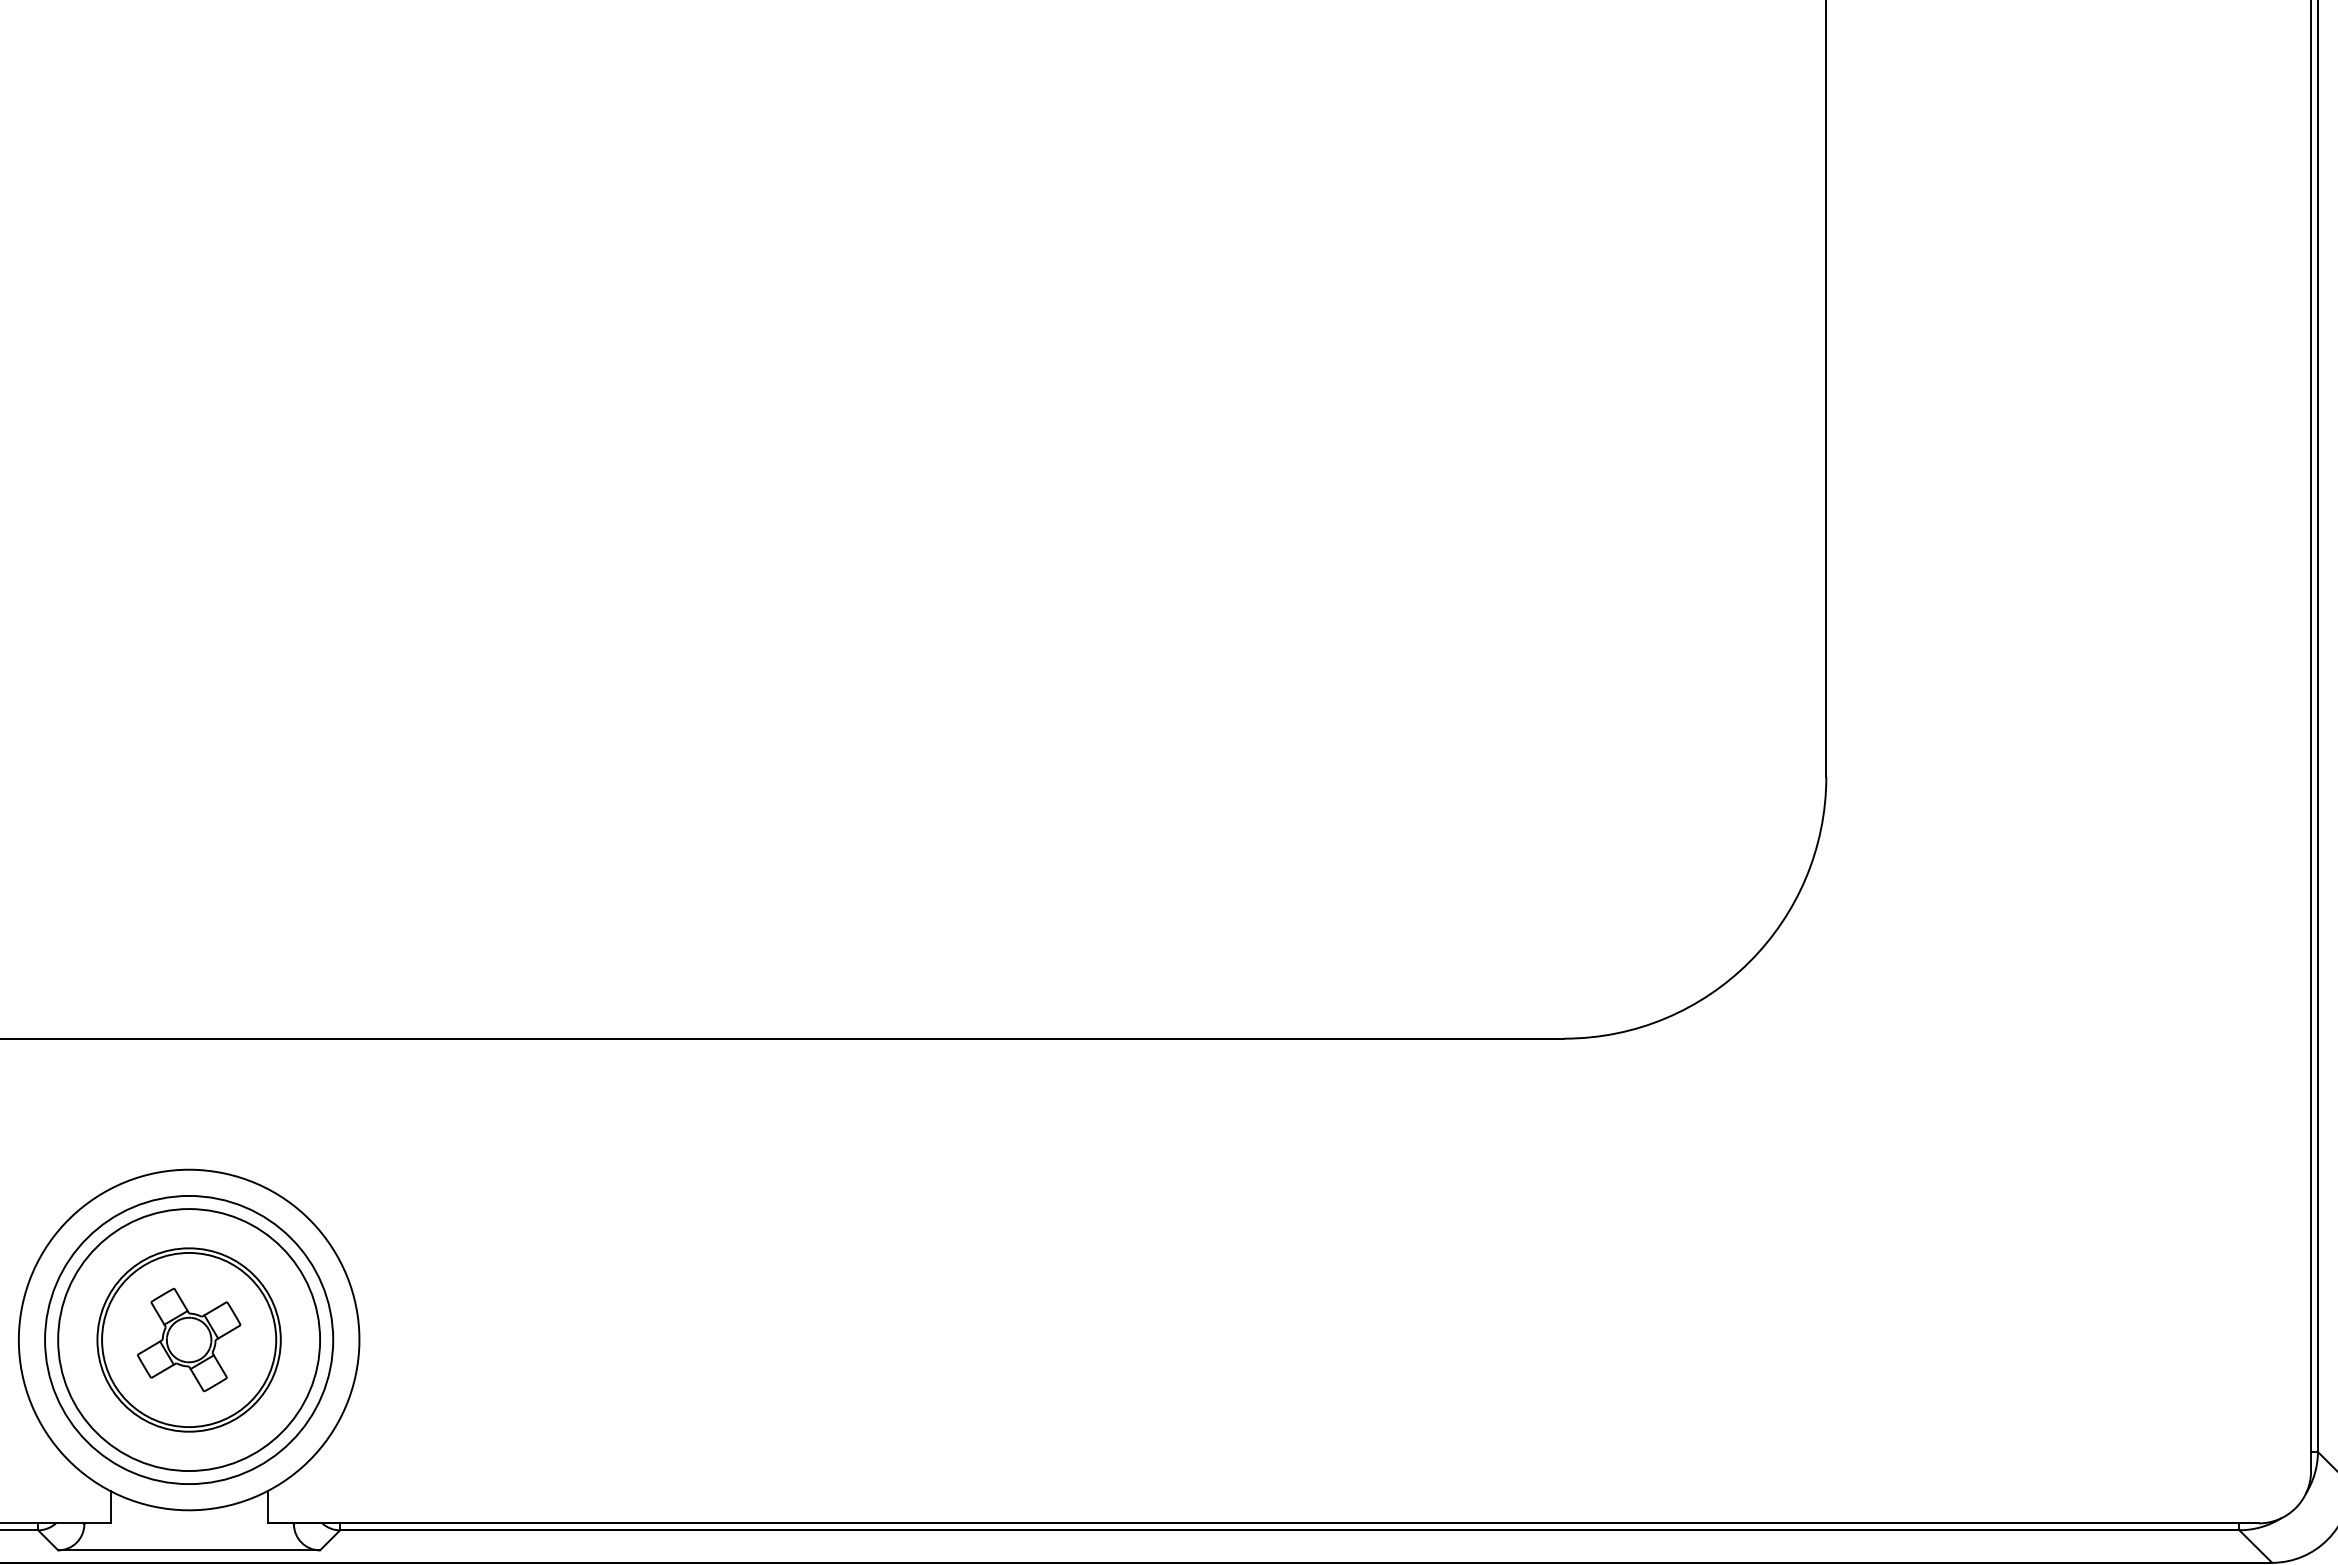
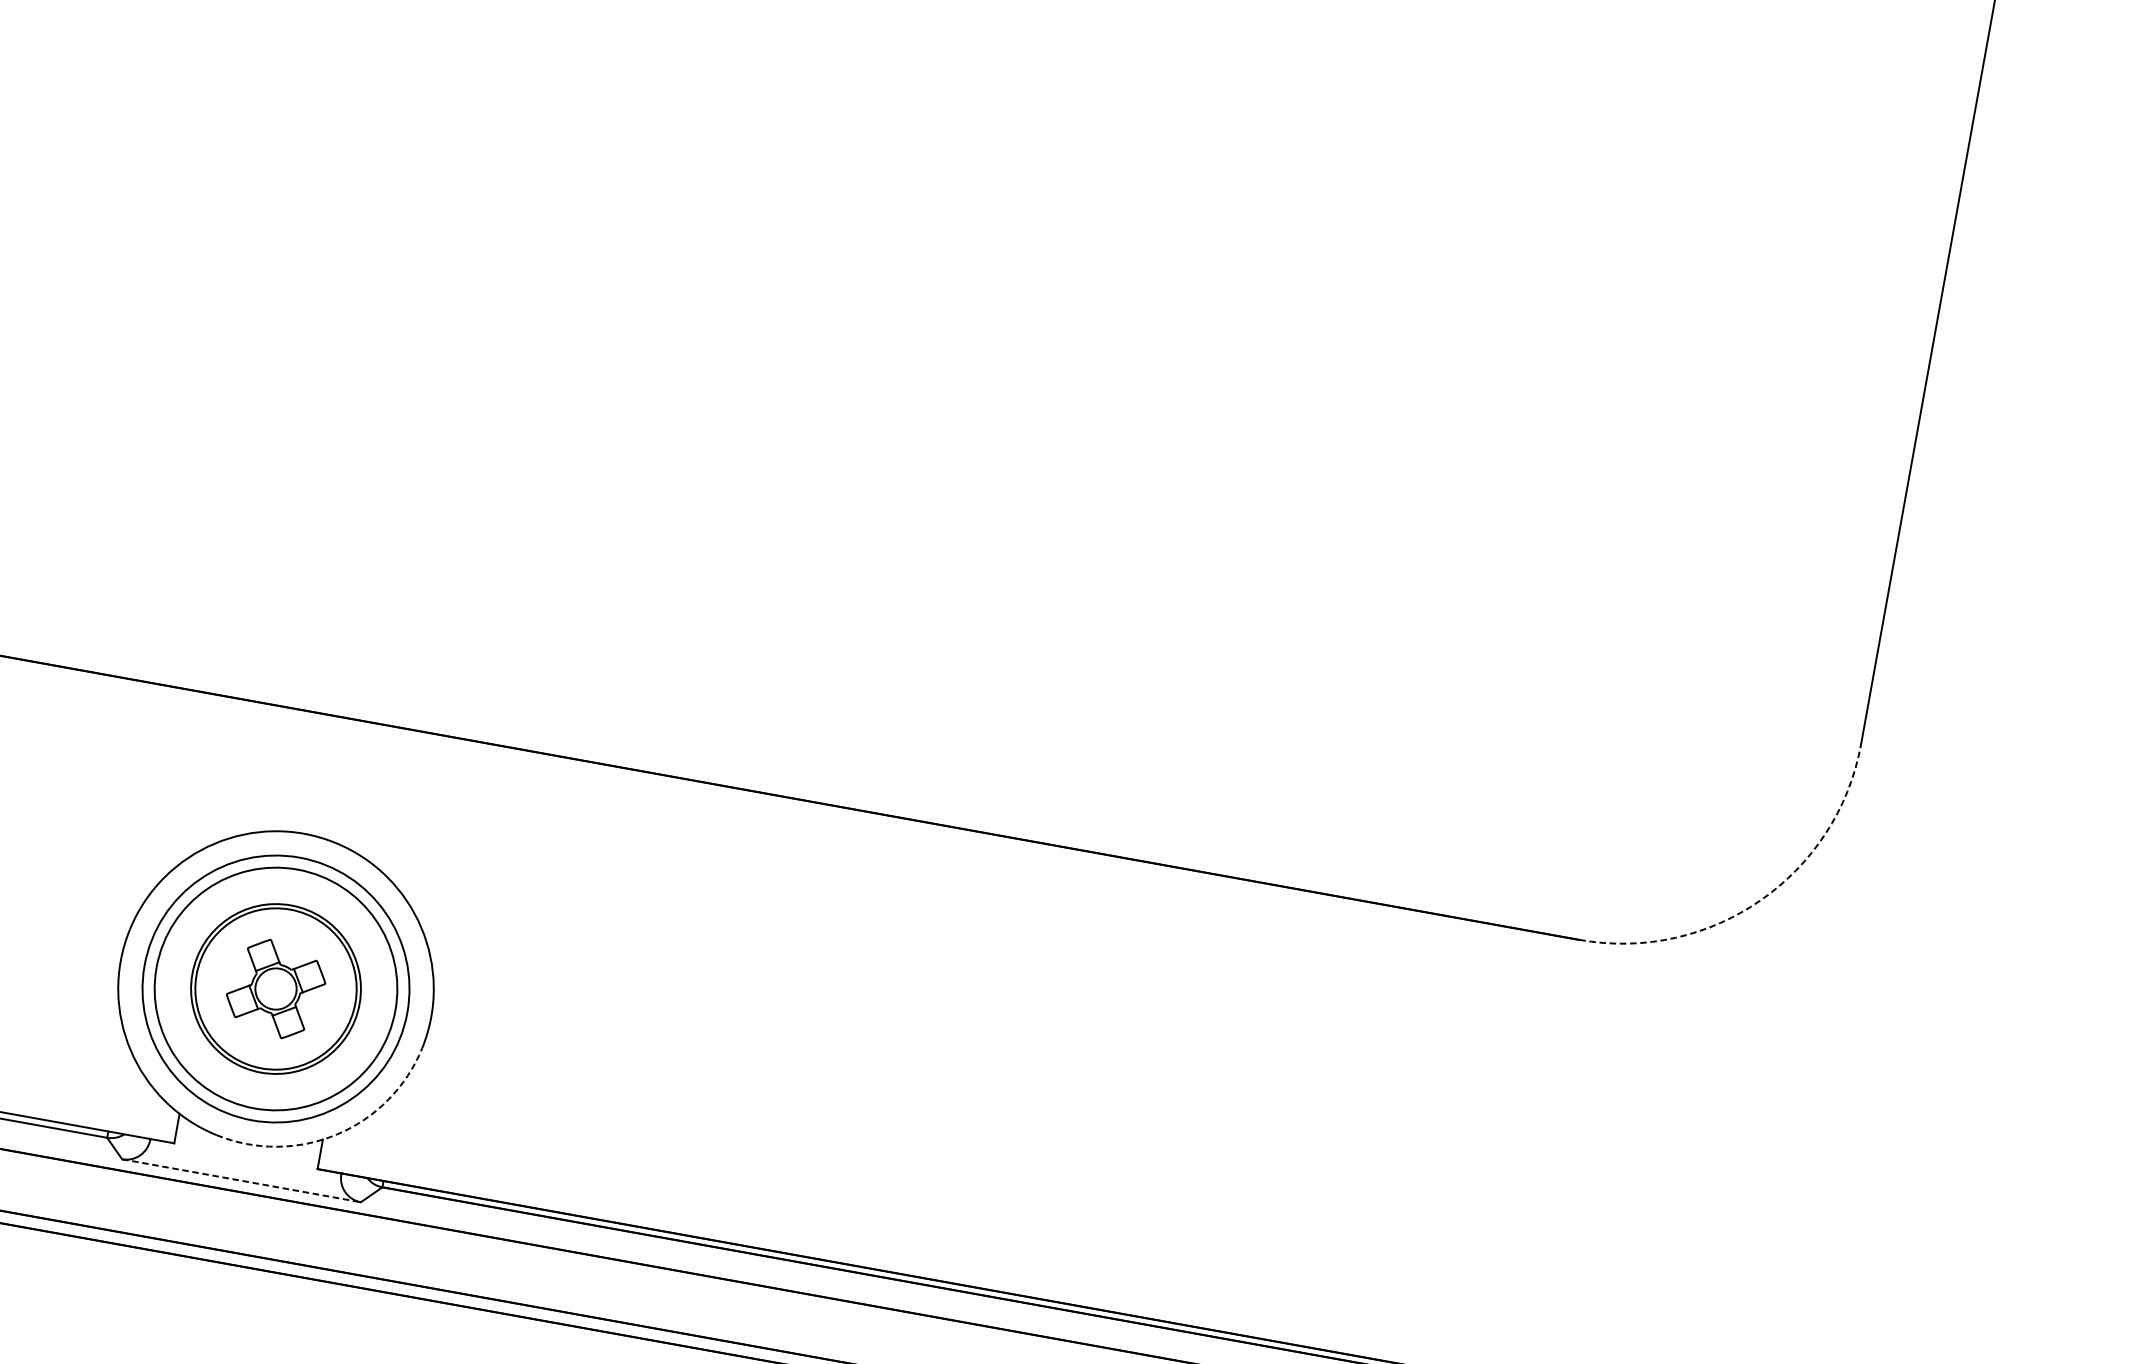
arc: (1749, 961) -> (1760, 899), solid -> dashed
arc: (282, 1482) -> (337, 1134), solid -> dashed
line: (189, 1550) -> (241, 1180), solid -> dashed

